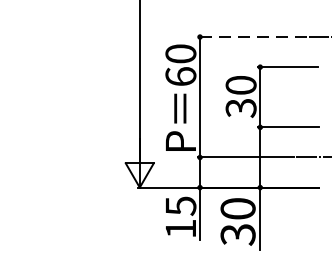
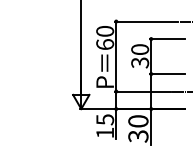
line: (252, 36) -> (146, 21), dashed -> solid

